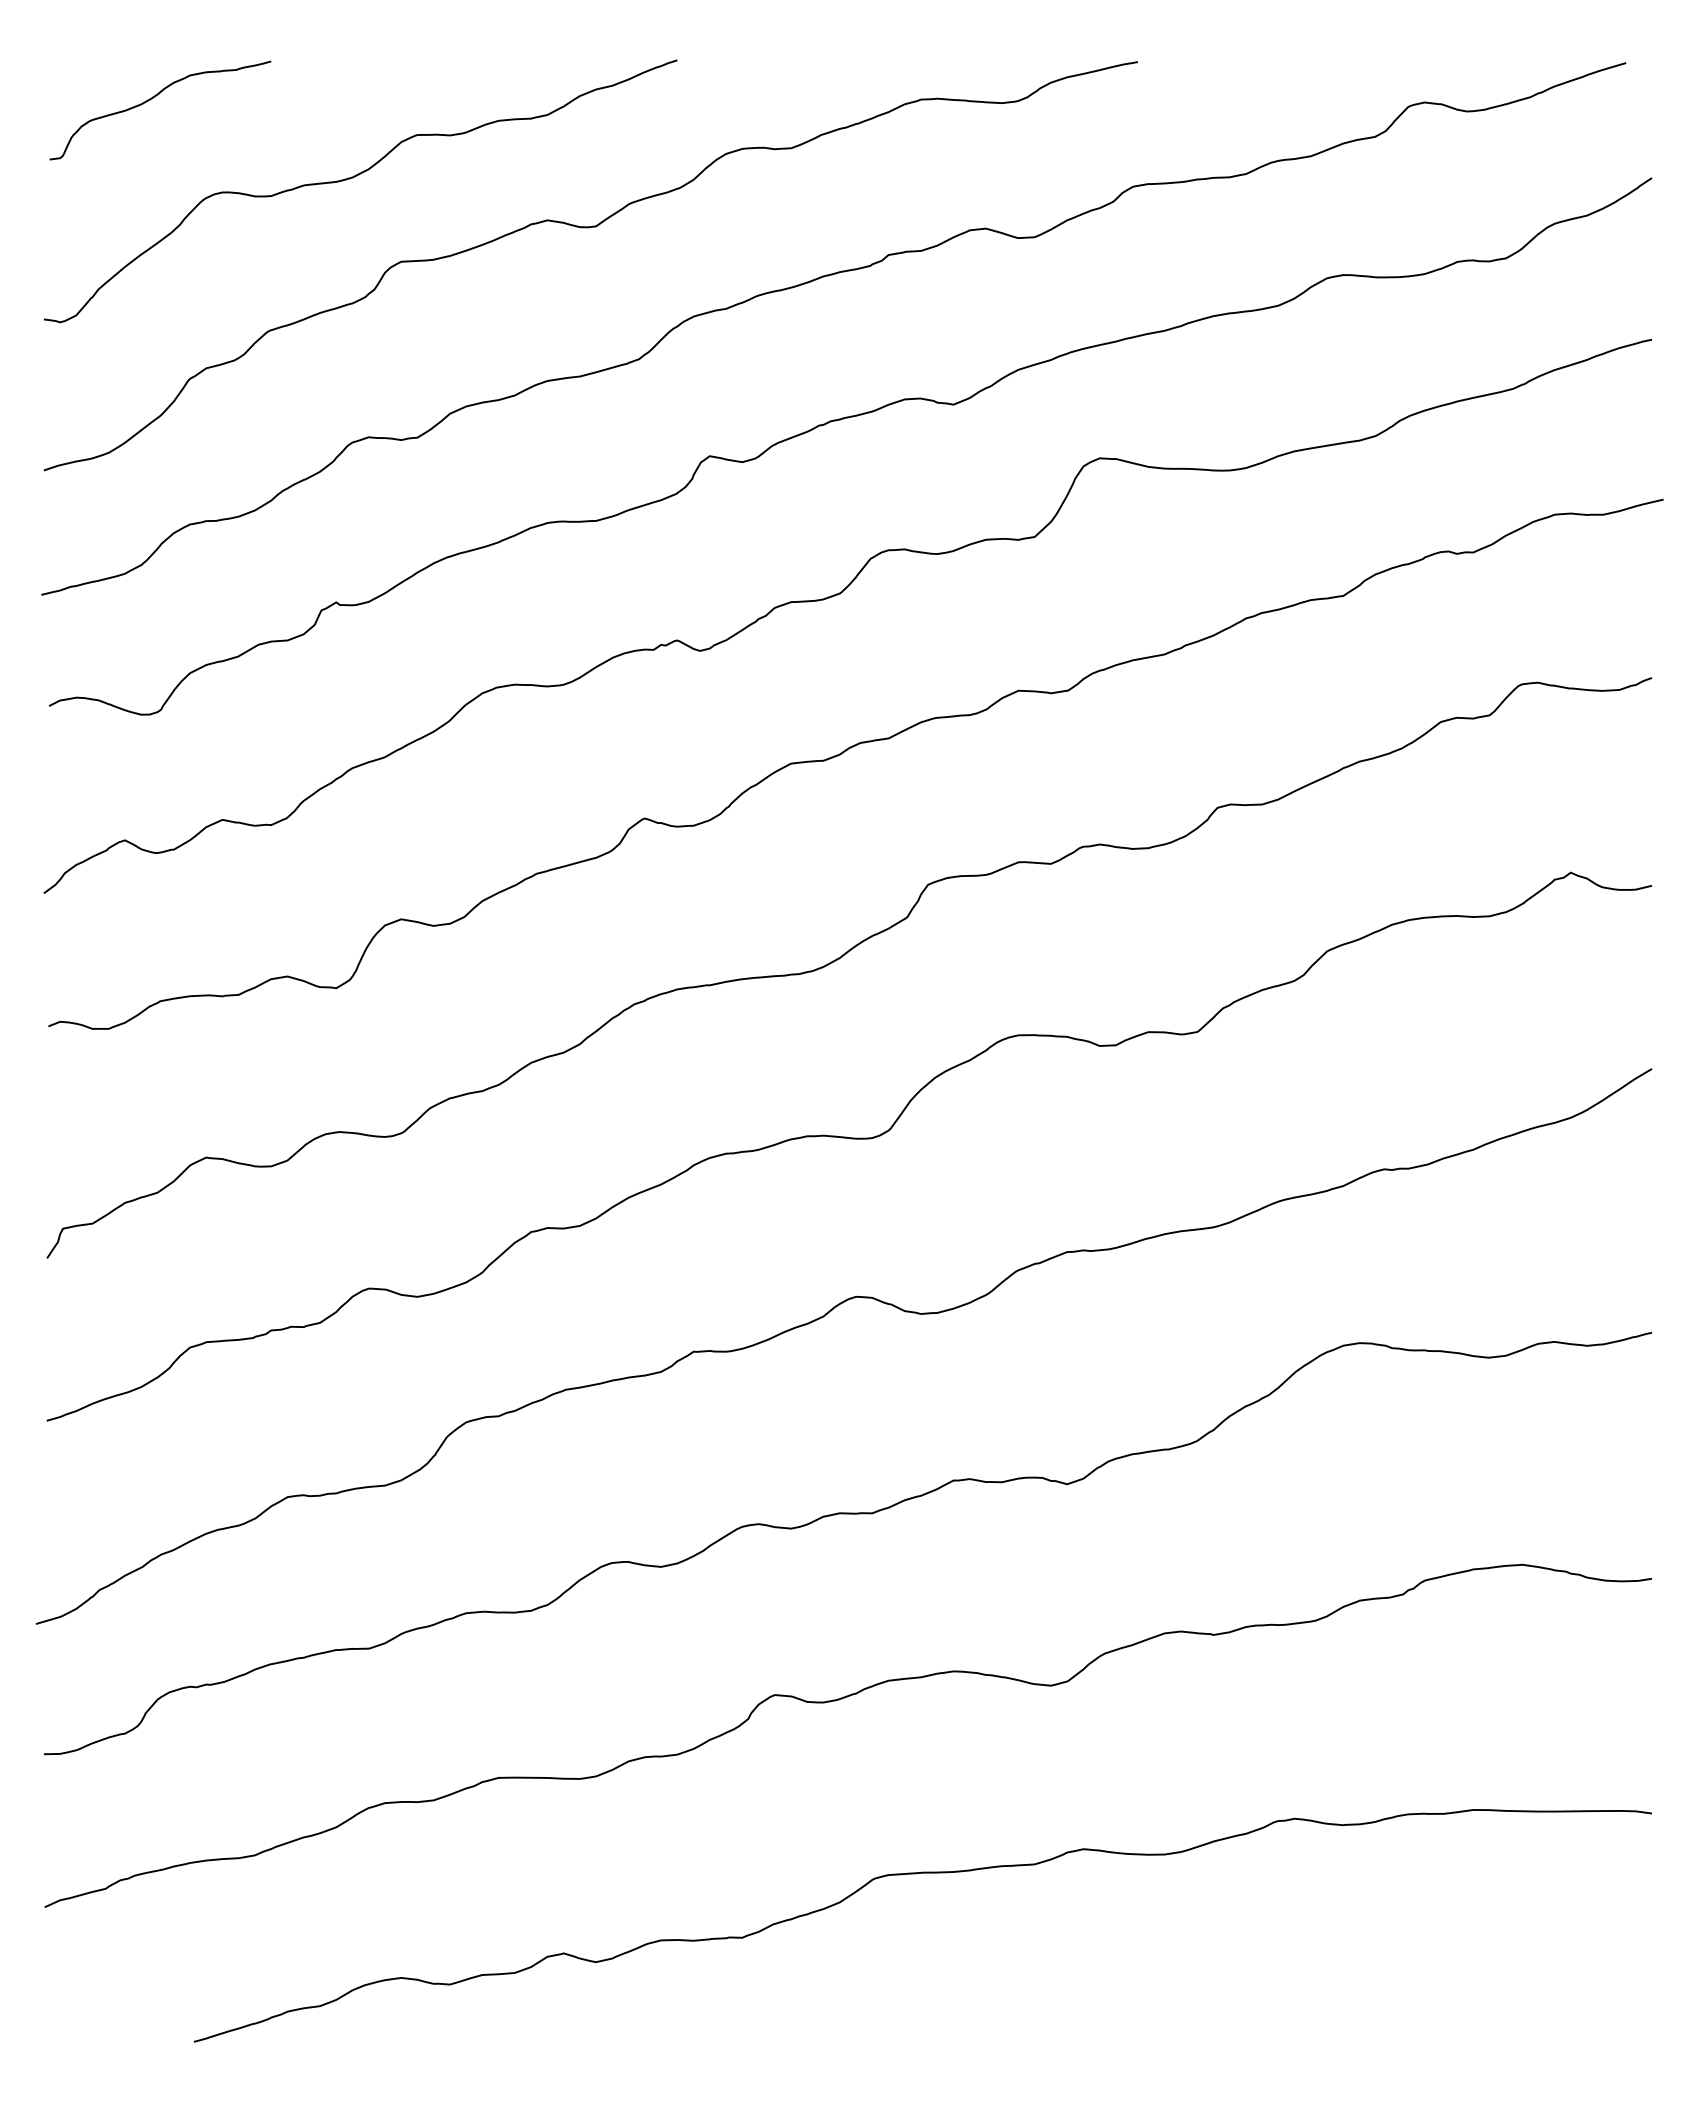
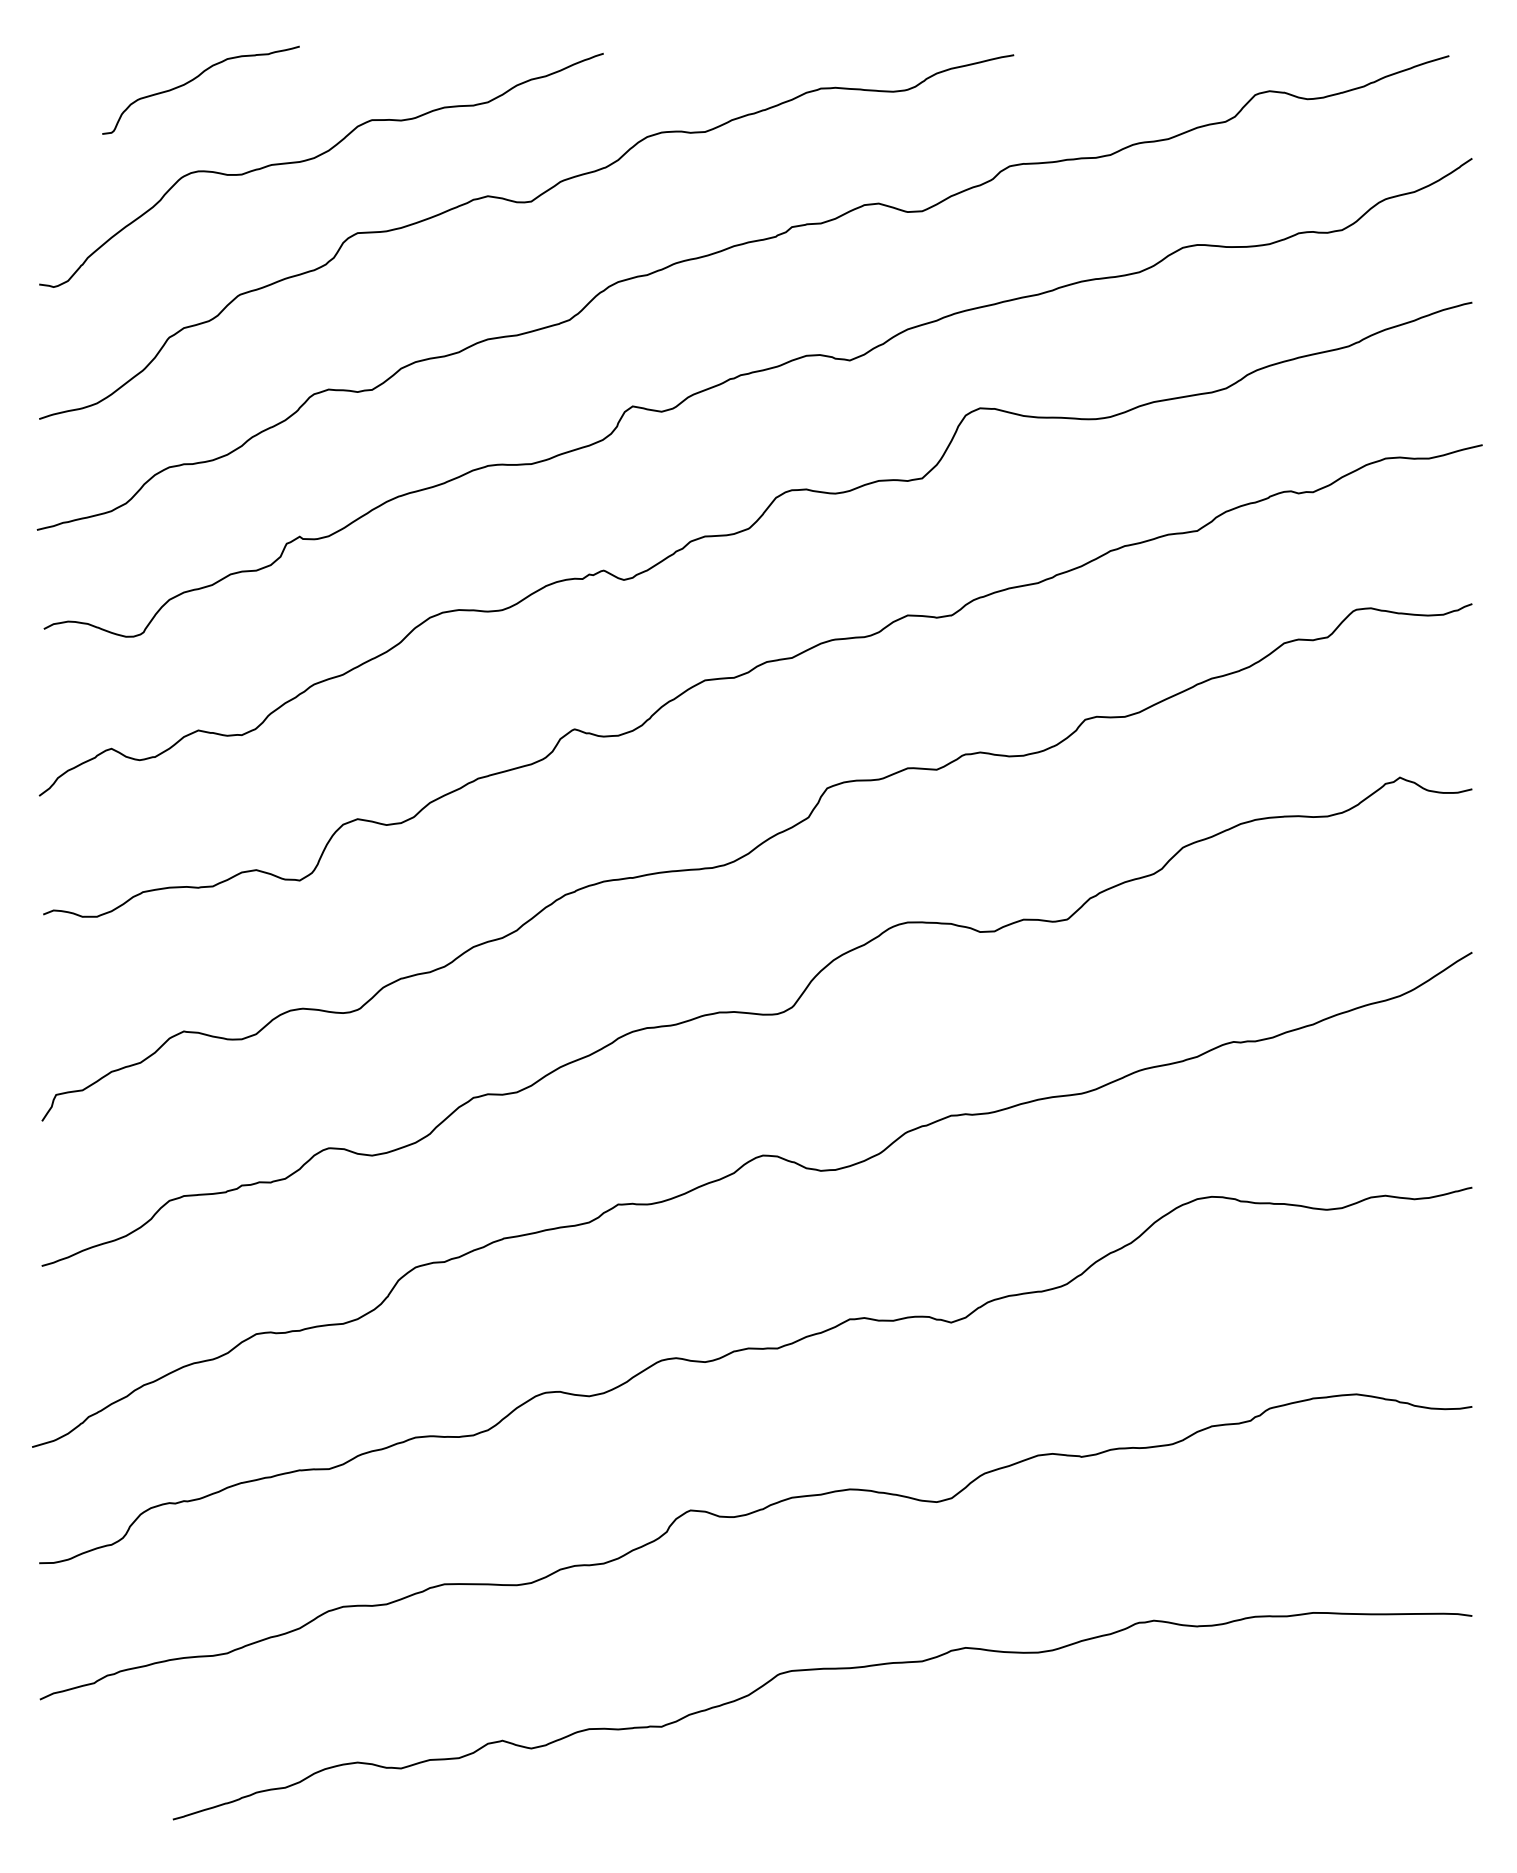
curve: (152, 99) -> (193, 80), moved

